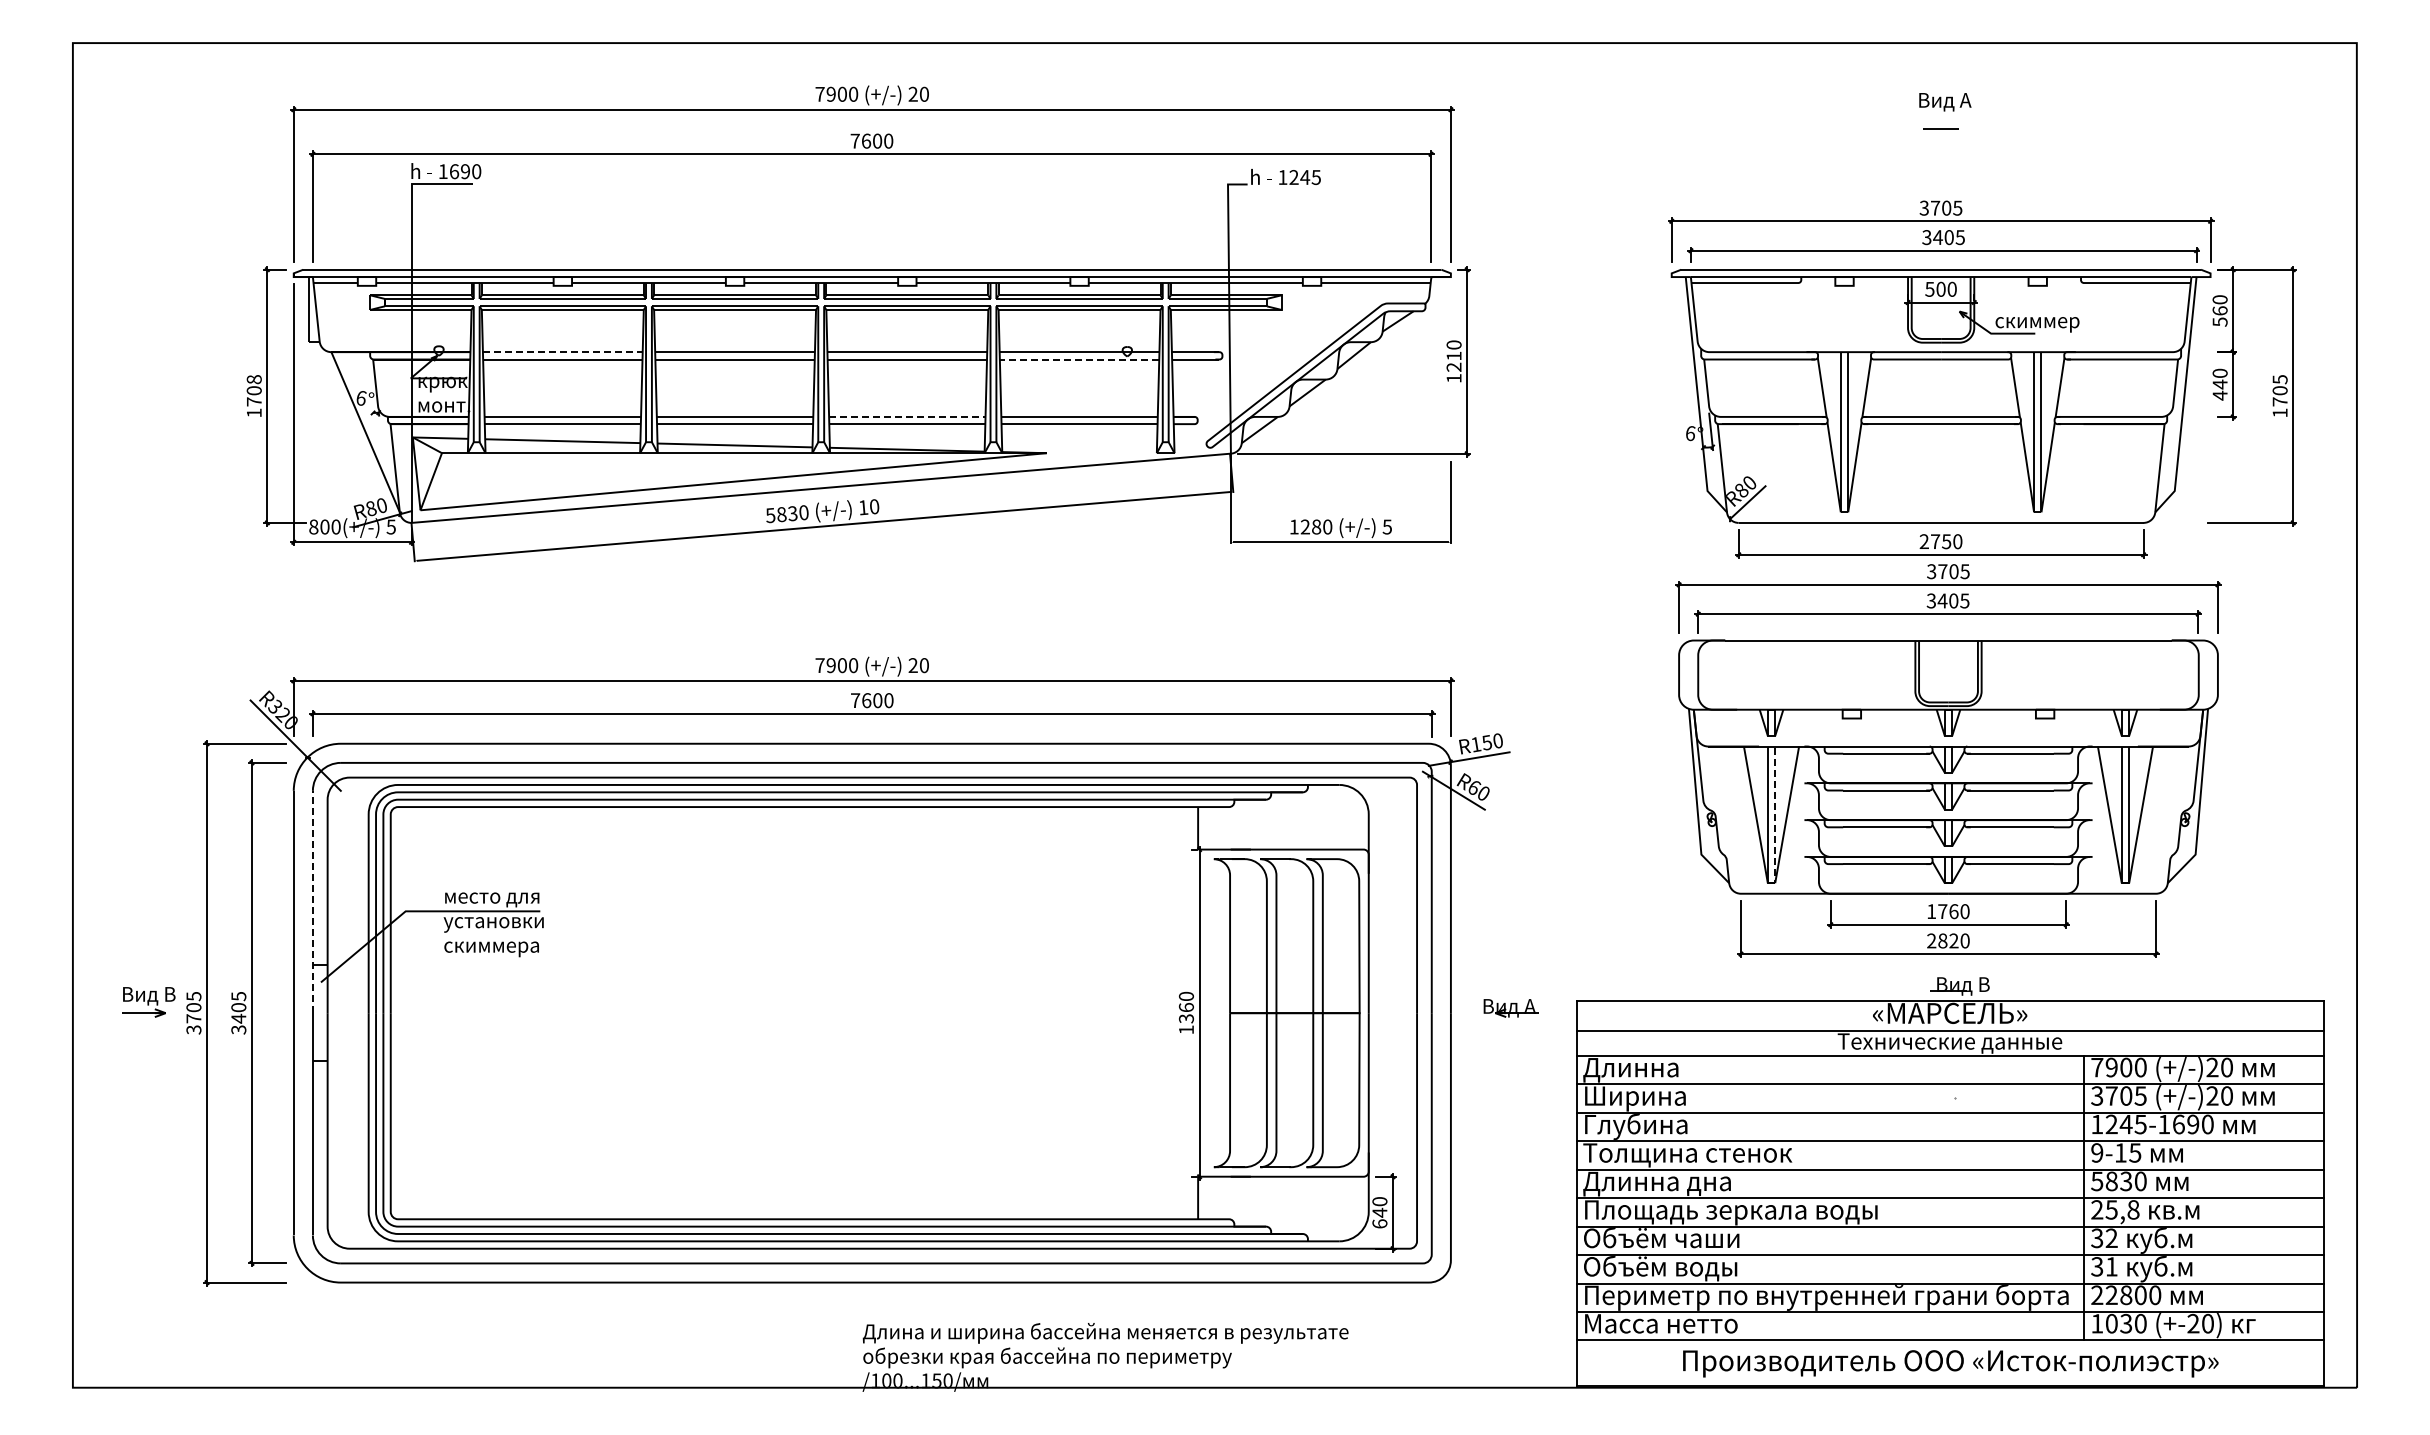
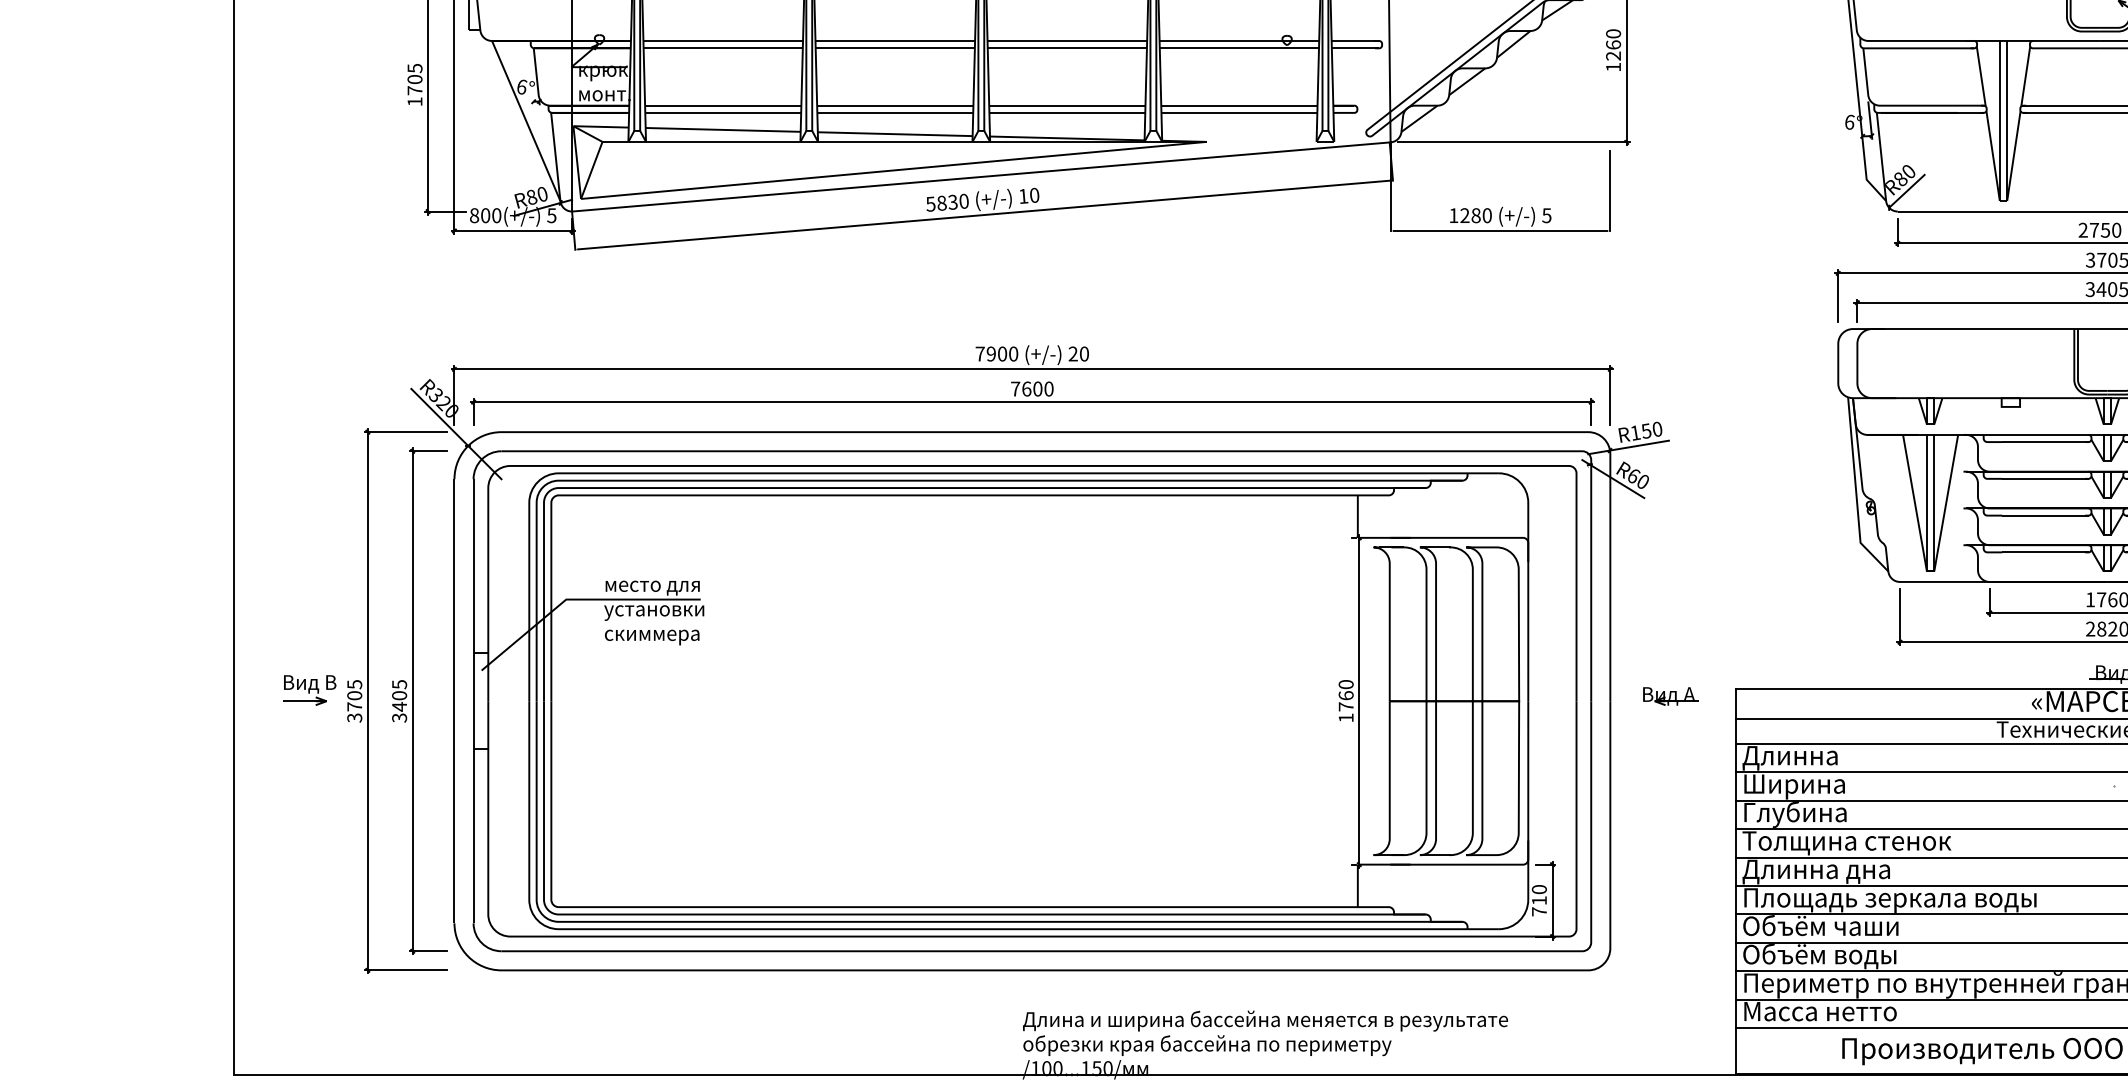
line: (562, 352) -> (722, 41), dashed -> solid
text: (1453, 355) -> (1612, 44), 1210 -> 1260
line: (1079, 359) -> (1239, 48), dashed -> solid
text: (253, 379) -> (414, 68), 1708 -> 1705
line: (907, 416) -> (1067, 105), dashed -> solid
line: (1775, 817) -> (1934, 505), dashed -> solid
line: (312, 901) -> (473, 589), dashed -> solid
text: (1185, 1018) -> (1345, 706), 1360 -> 1760
text: (1379, 1217) -> (1539, 905), 640 -> 710

